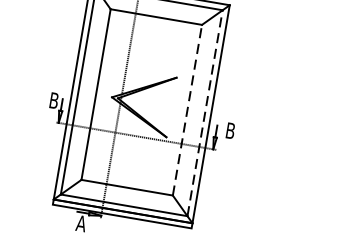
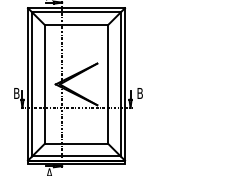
line: (187, 110) -> (108, 84), dashed -> solid
line: (204, 113) -> (120, 84), dashed -> solid

